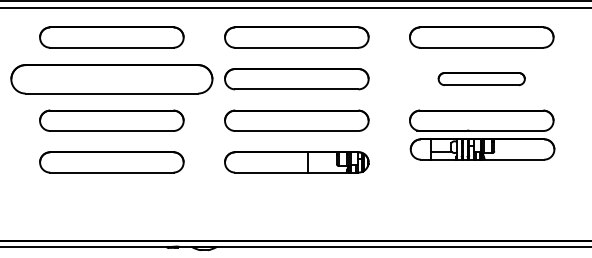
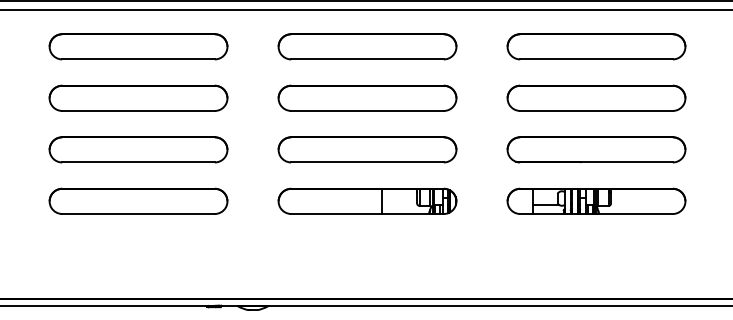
part: (111, 78) -> (138, 97), size x0.71
part: (481, 78) -> (596, 97), size x1.67
part: (482, 148) -> (596, 200), moved

